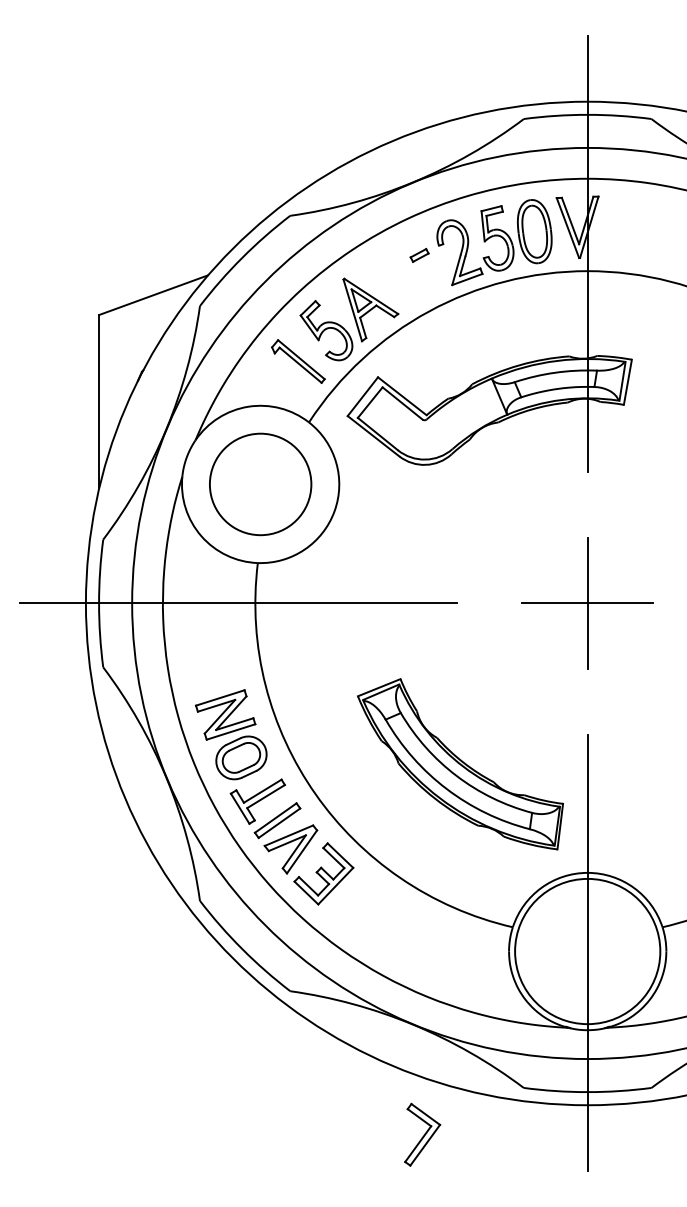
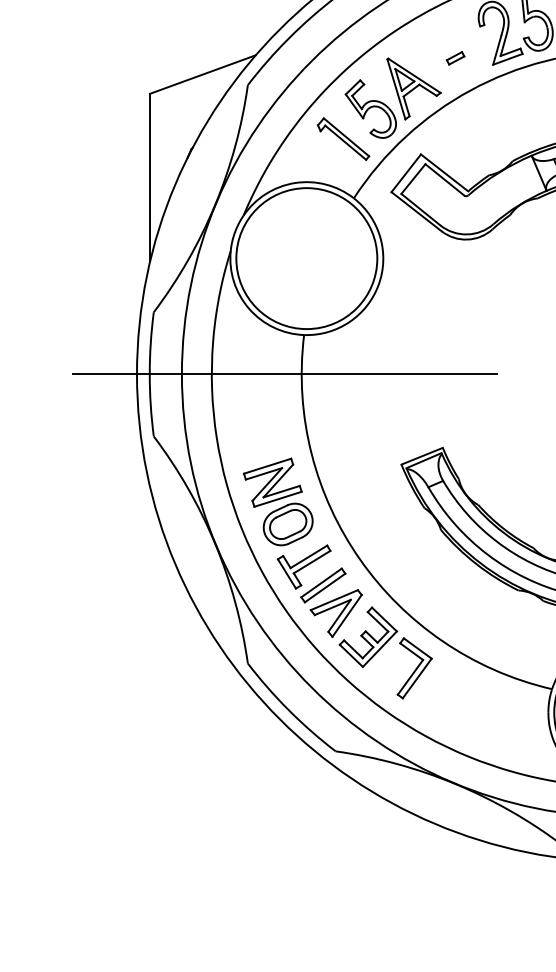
part: (419, 255) -> (455, 58), moved
circle: (260, 483) -> (306, 257), size x1.43
part: (422, 1134) -> (414, 668), moved

